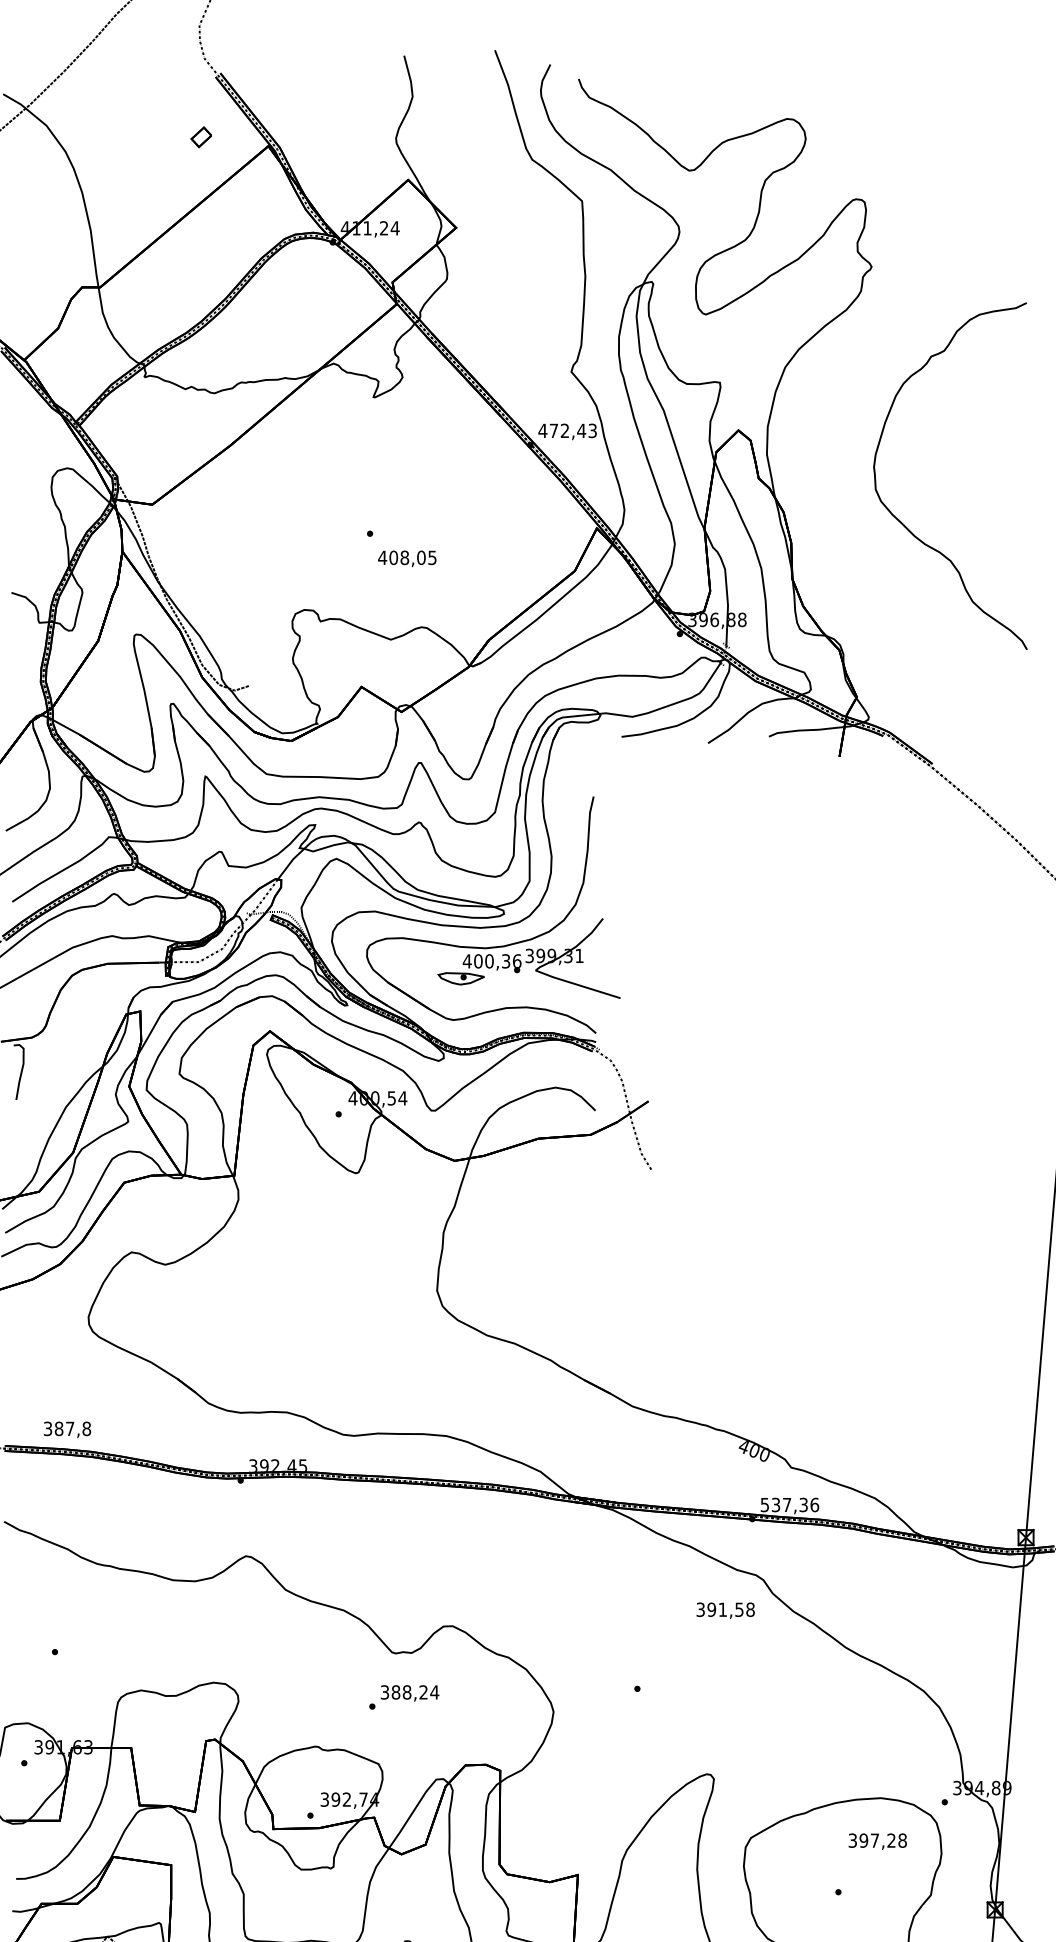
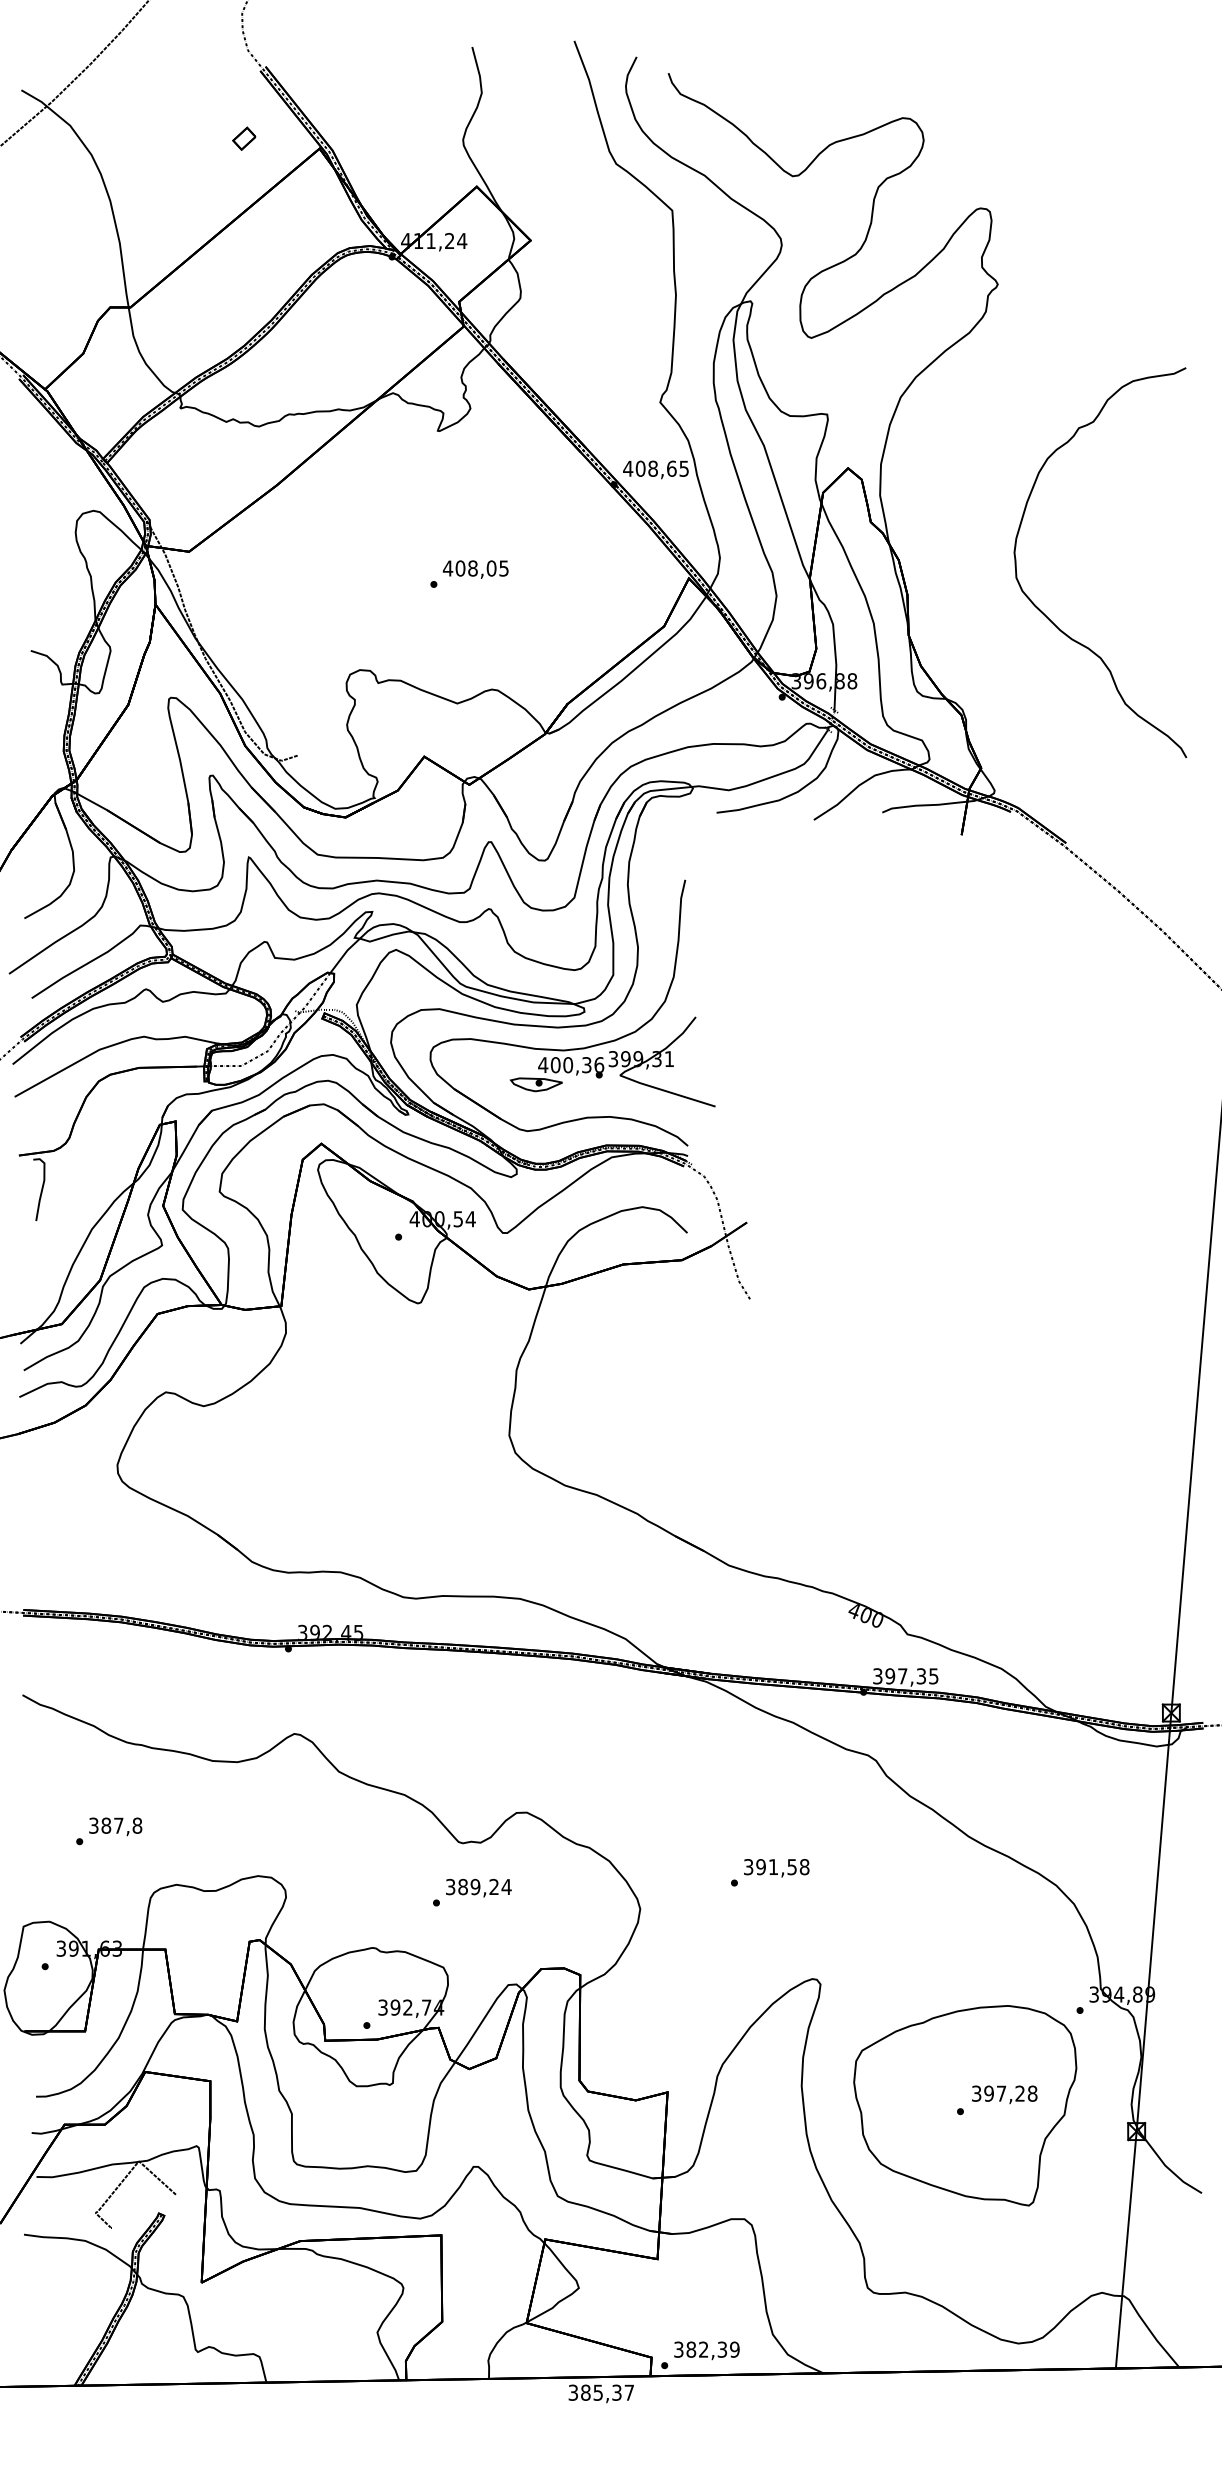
text: (572, 430) -> (661, 468), 472,43 -> 408,65
curve: (902, 523) -> (1046, 615), moved
text: (407, 558) -> (475, 569), moved
text: (67, 1429) -> (115, 1826), moved
text: (789, 1505) -> (905, 1676), 537,36 -> 397,35
text: (725, 1610) -> (776, 1868), moved
text: (407, 1692) -> (475, 1887), 388,24 -> 389,24
text: (877, 1841) -> (1004, 2094), moved

